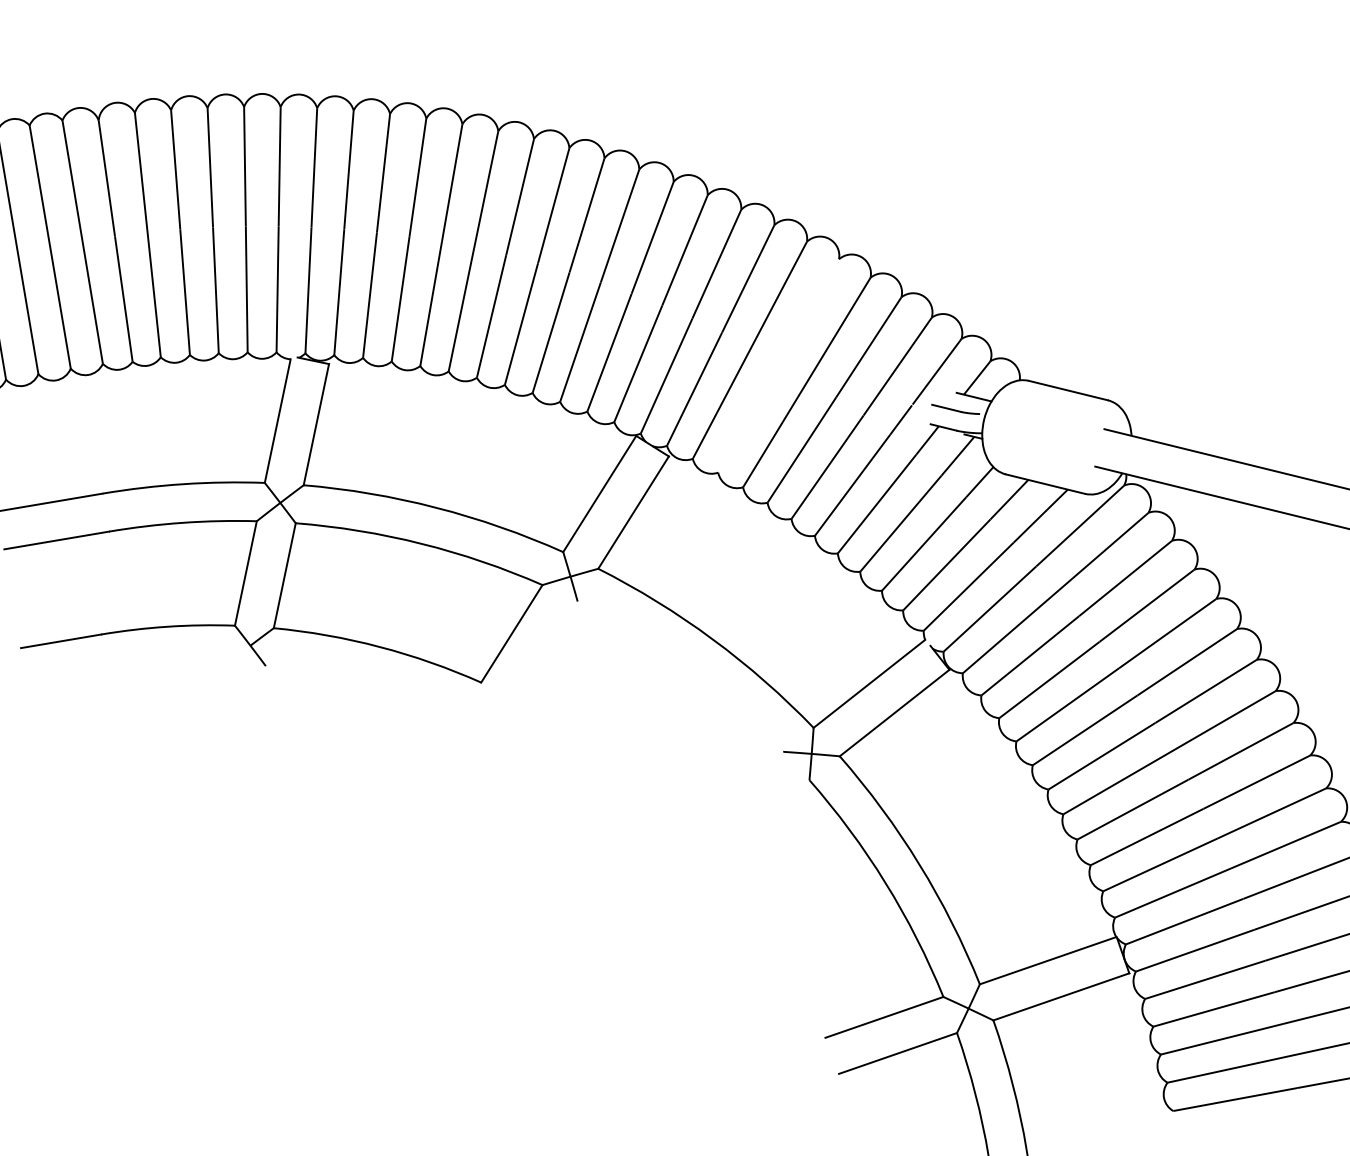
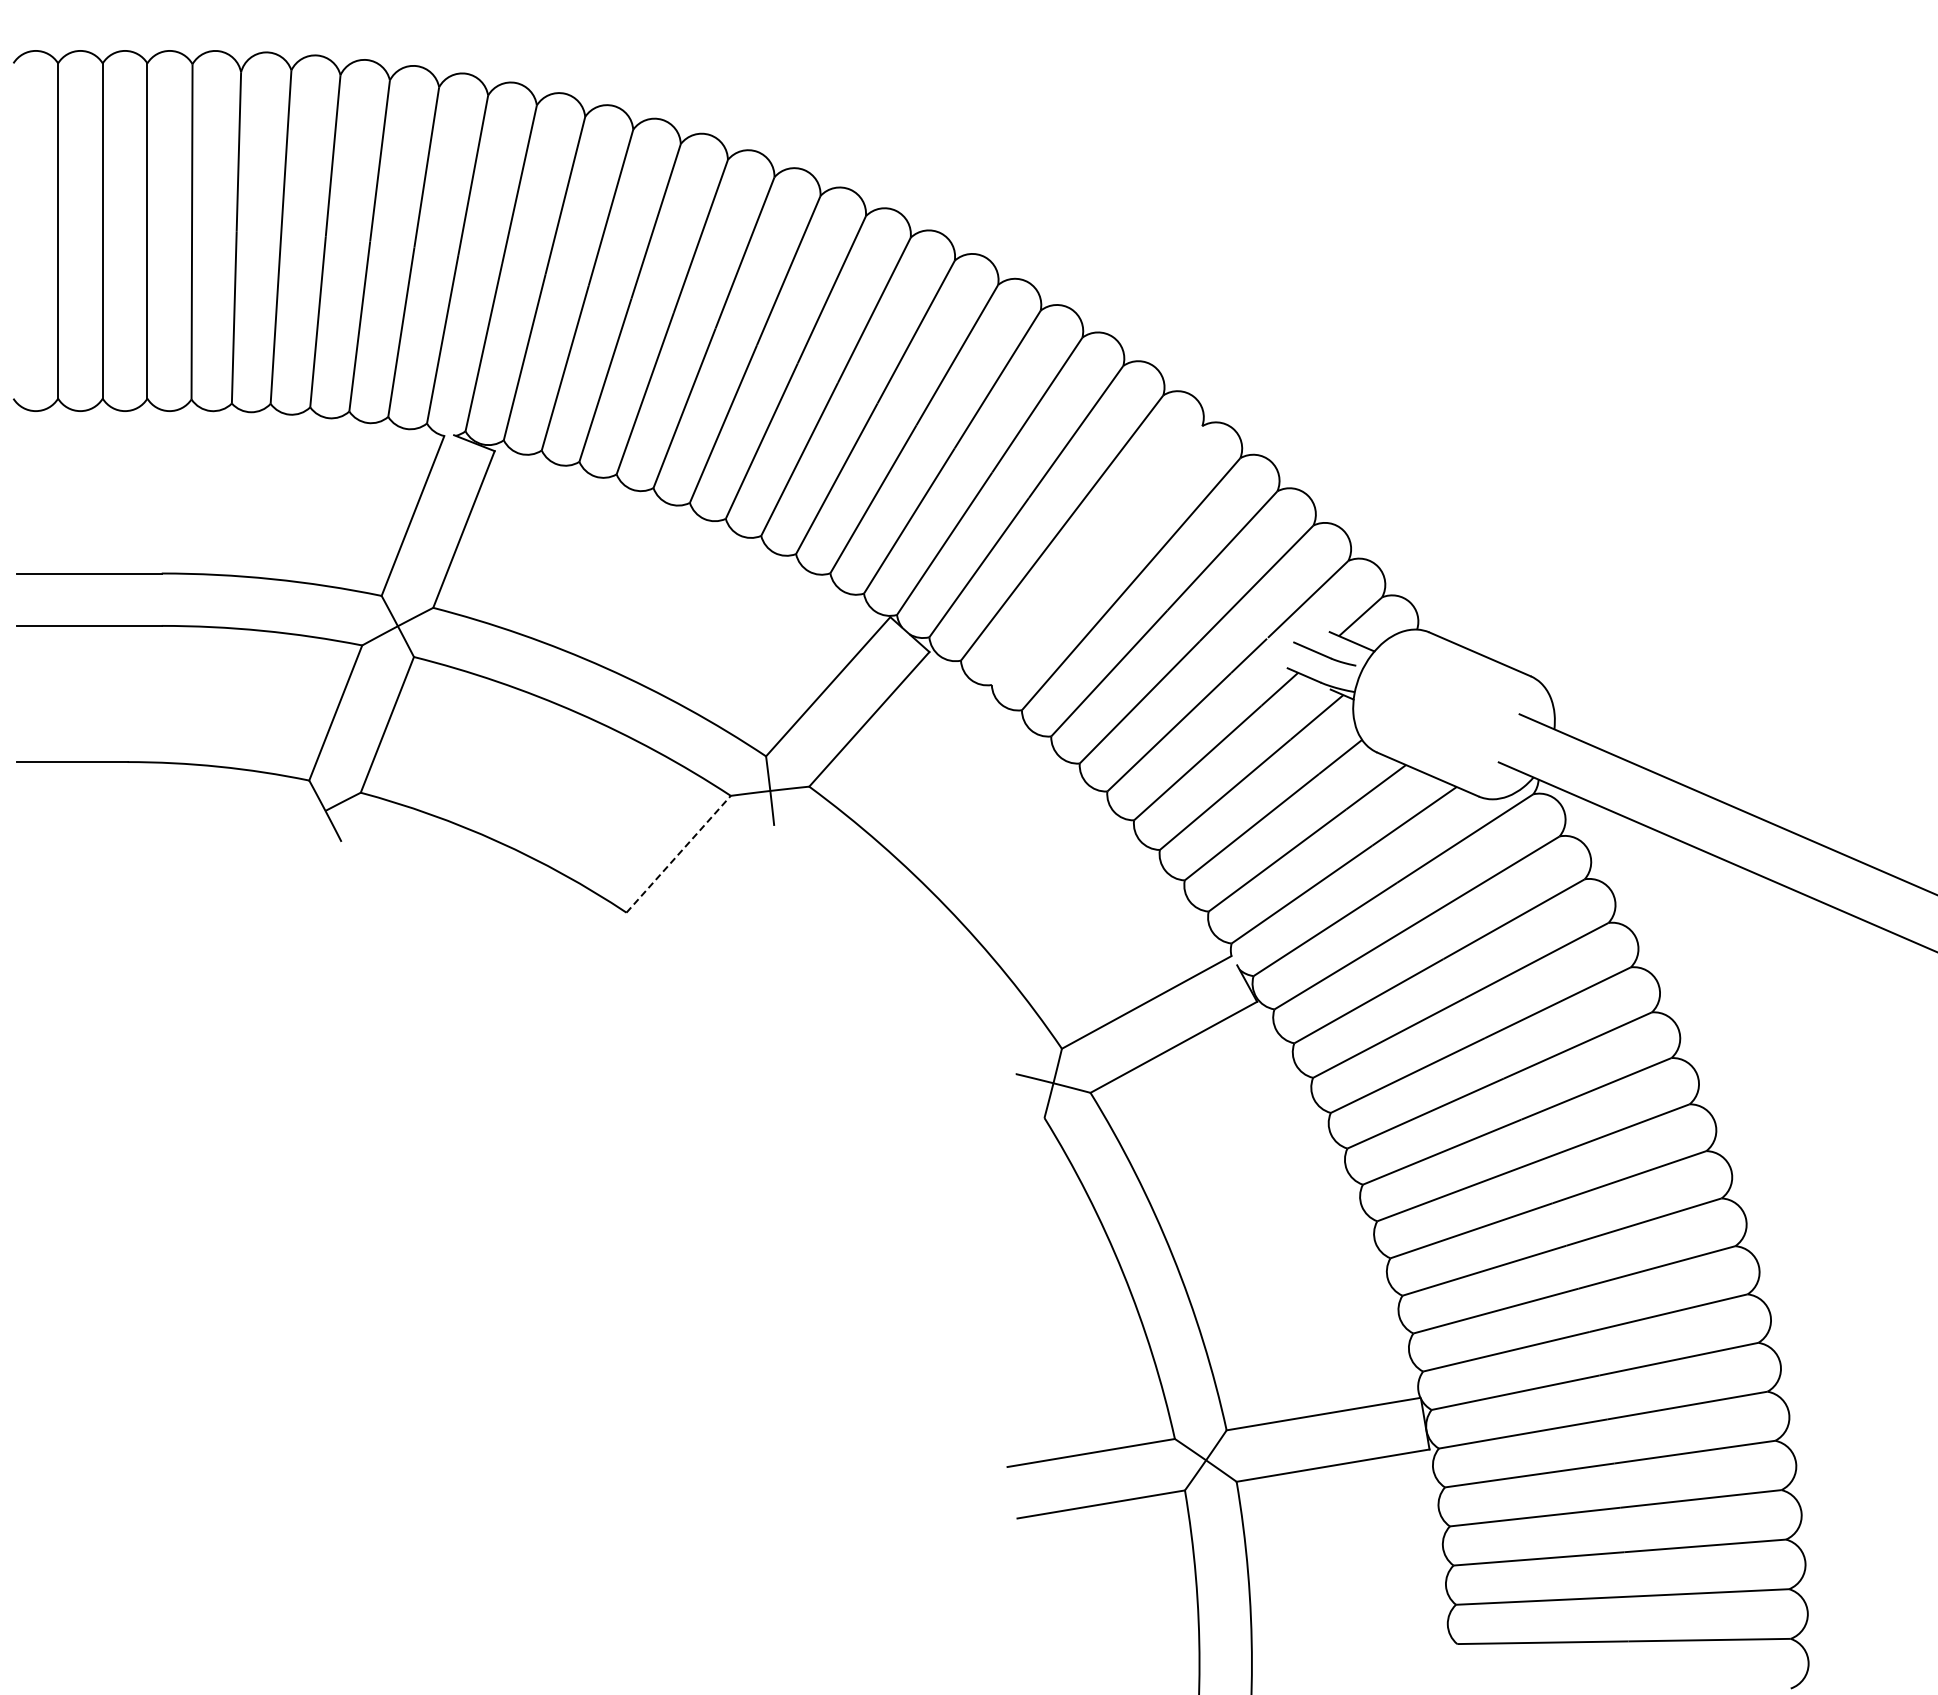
line: (512, 633) -> (679, 853), solid -> dashed

